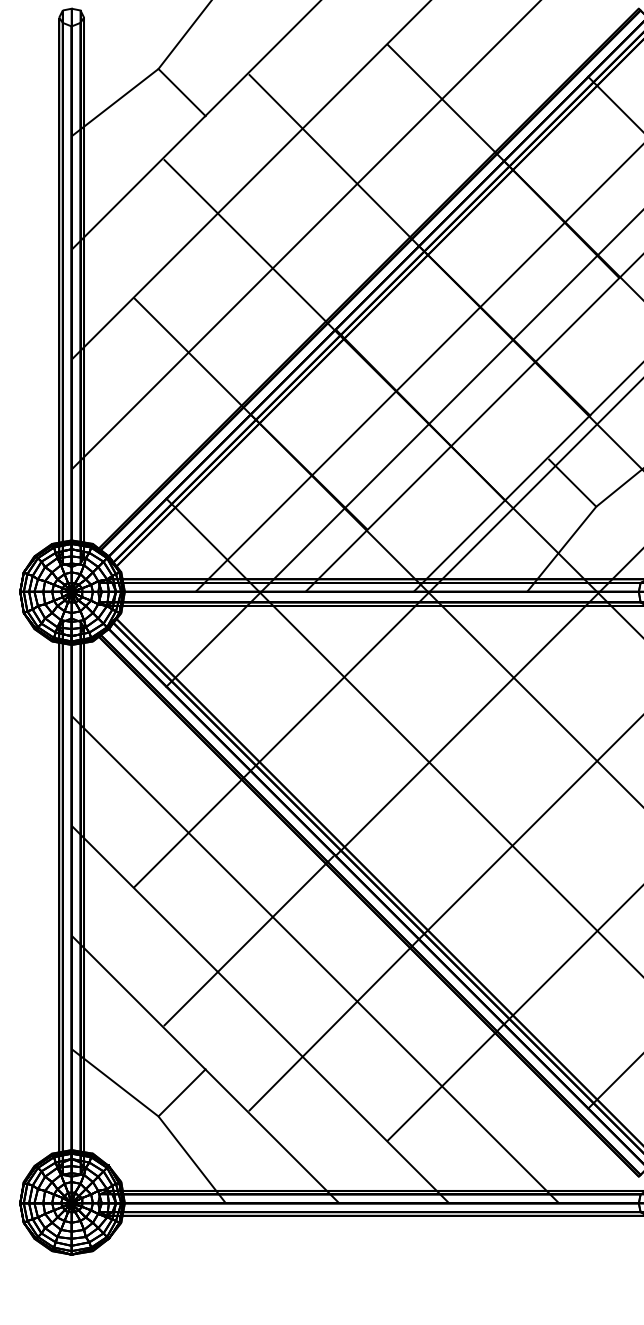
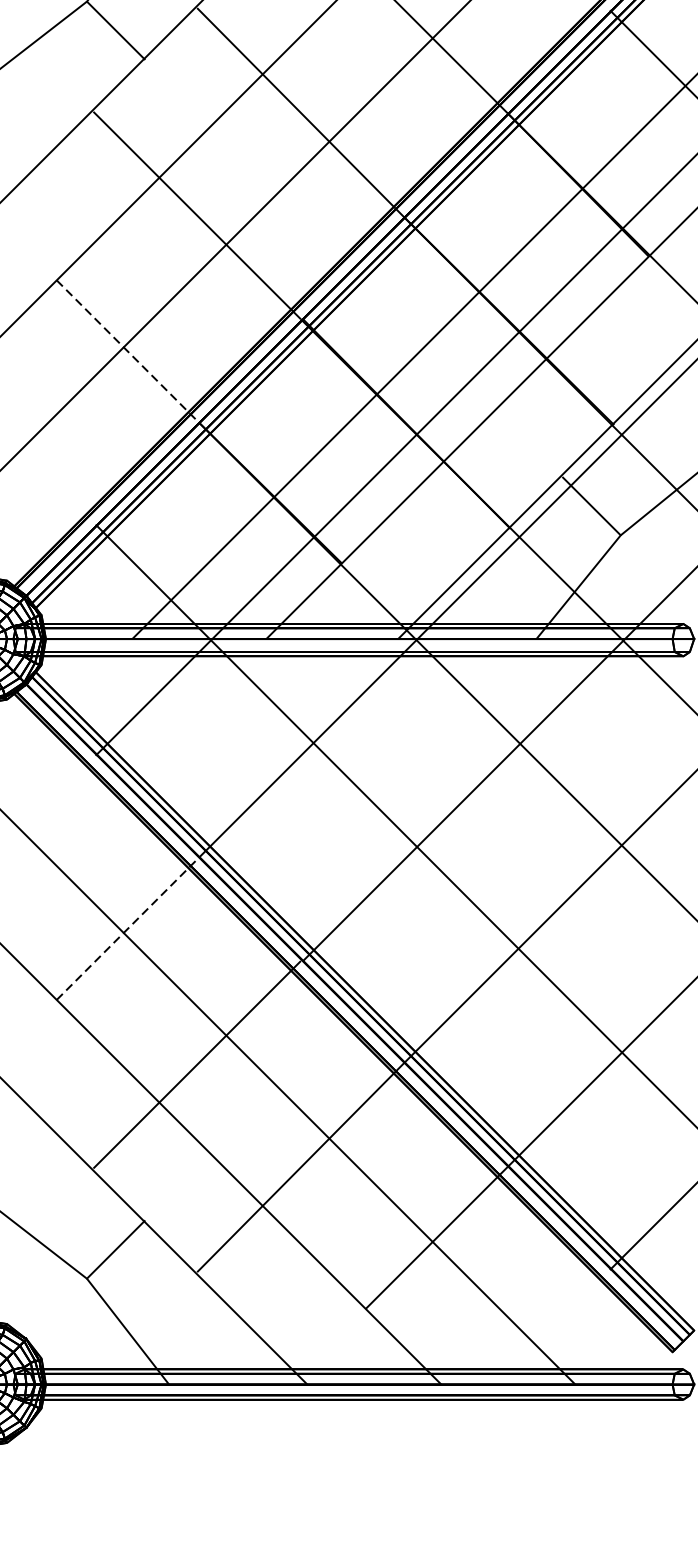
line: (192, 356) -> (128, 352), solid -> dashed
line: (192, 829) -> (128, 928), solid -> dashed

